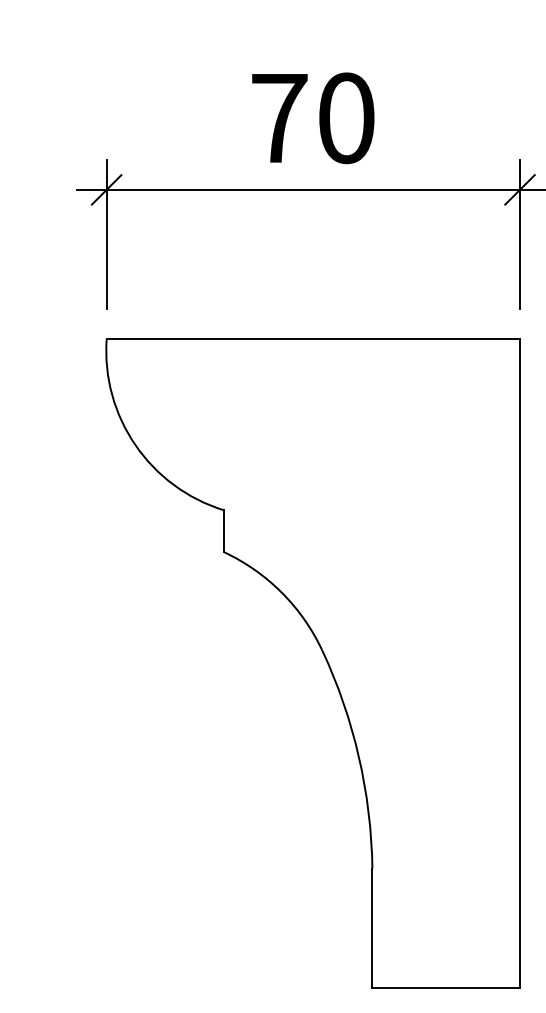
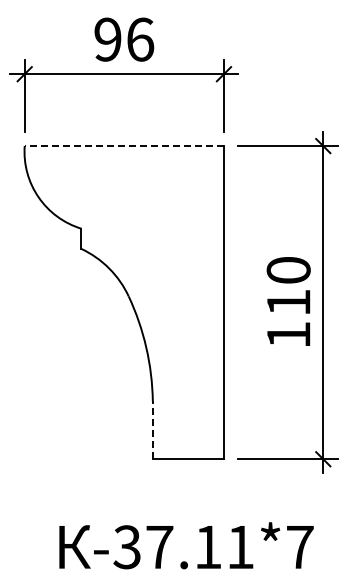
text: (313, 117) -> (124, 39), 70 -> 96
line: (313, 339) -> (124, 146), solid -> dashed
line: (371, 928) -> (152, 430), solid -> dashed

